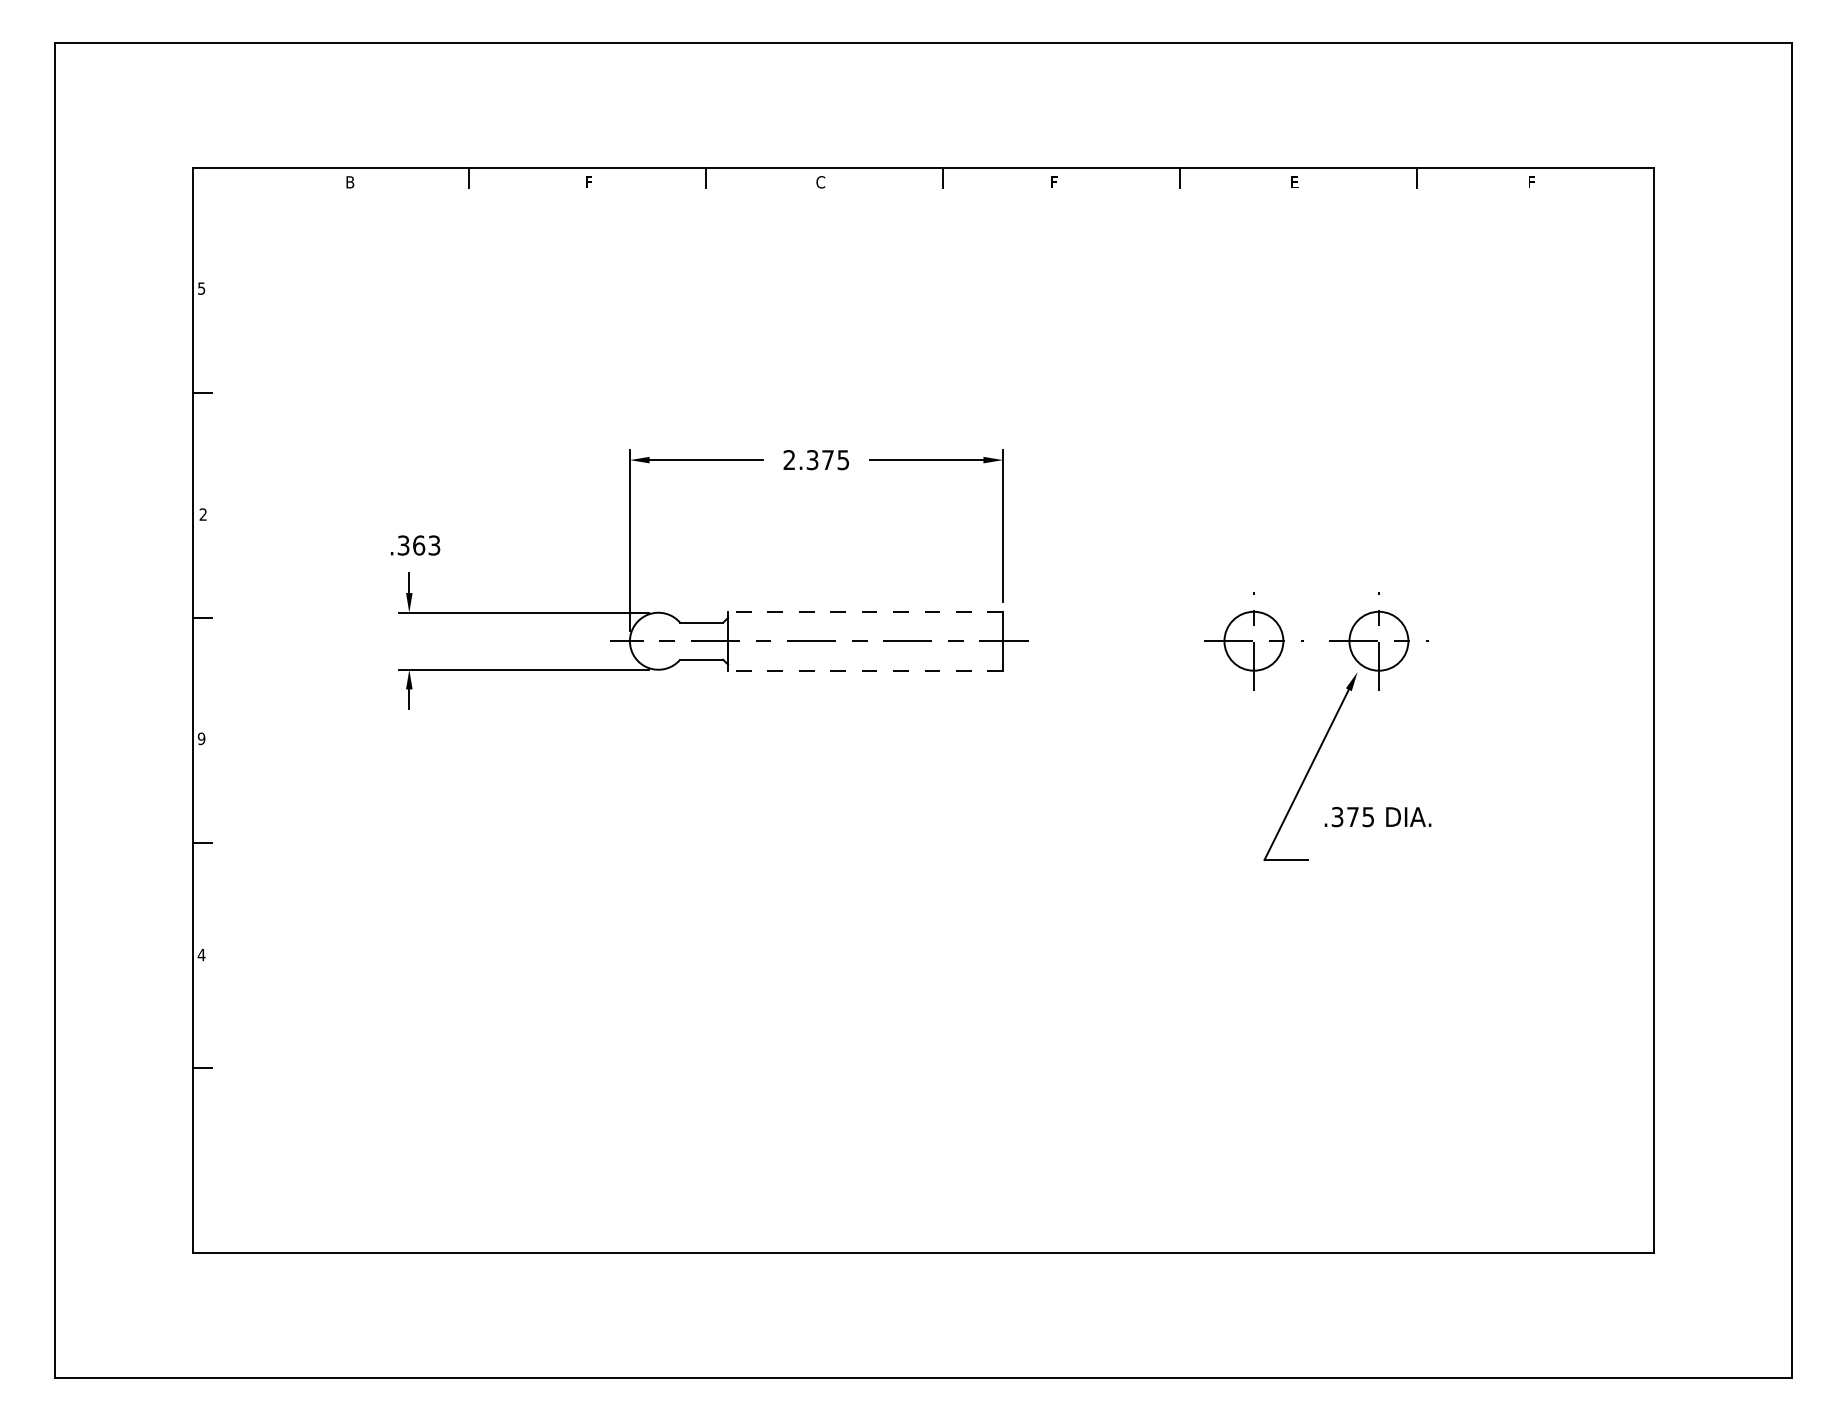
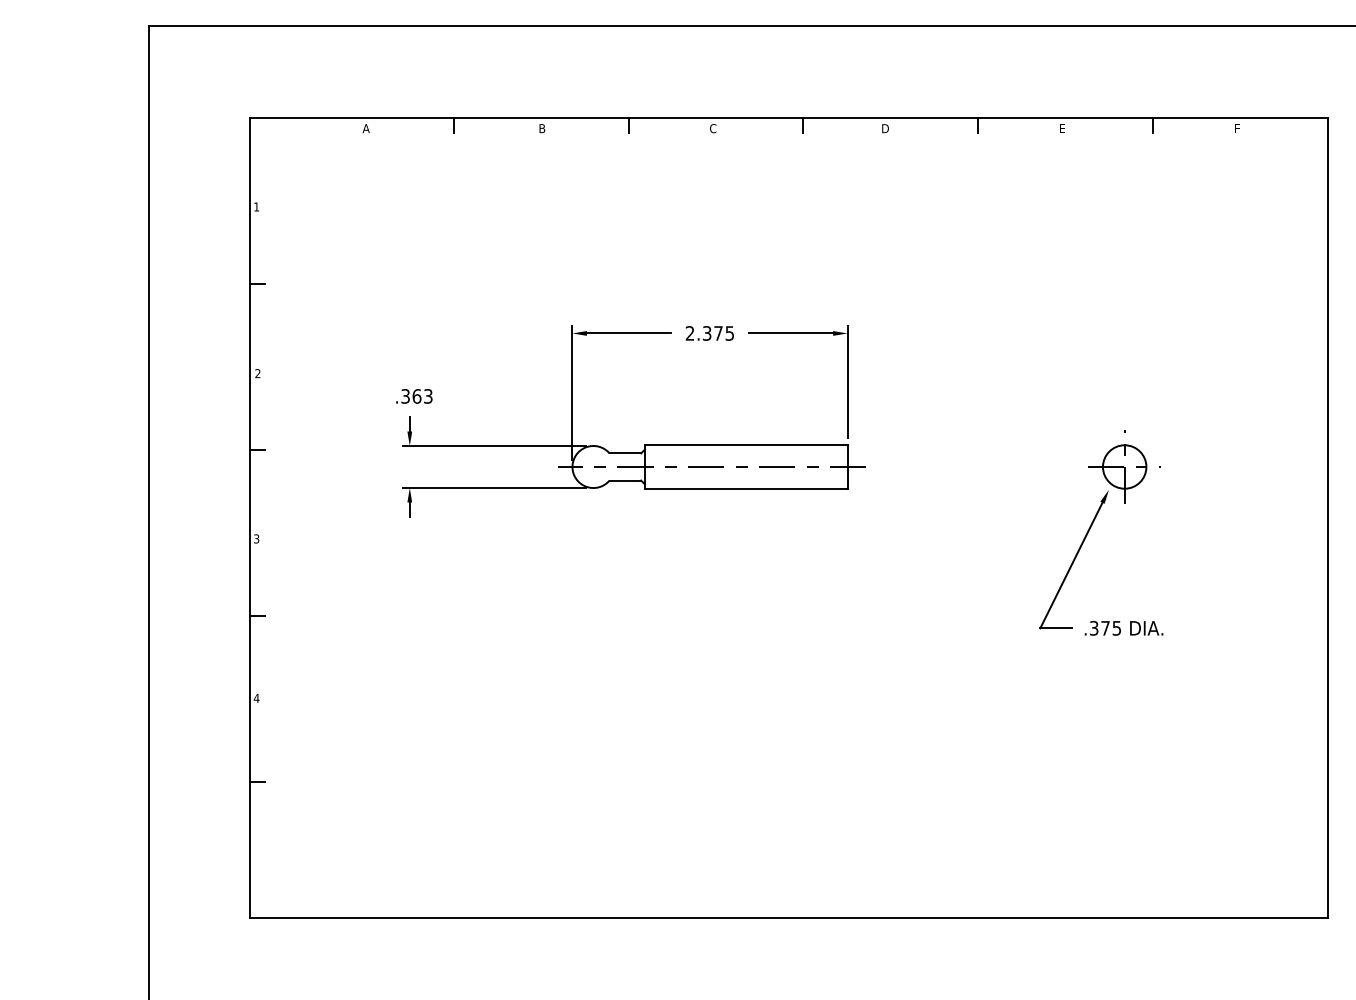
text: (349, 182) -> (365, 128), B -> A
text: (588, 182) -> (541, 128), F -> B
text: (1054, 182) -> (885, 128), F -> D
text: (201, 288) -> (256, 206), 5 -> 1
line: (865, 611) -> (746, 445), dashed -> solid
part: (1253, 641) -> (1032, 467), removed
line: (865, 670) -> (746, 488), dashed -> solid
text: (201, 738) -> (256, 538), 9 -> 3
text: (1377, 817) -> (1123, 628), moved

